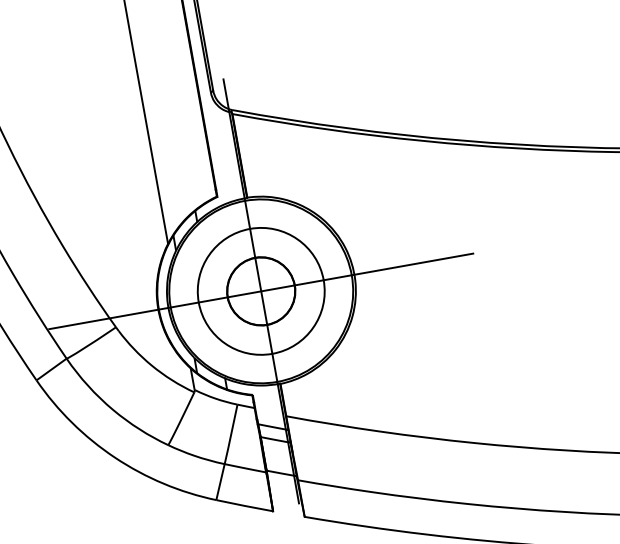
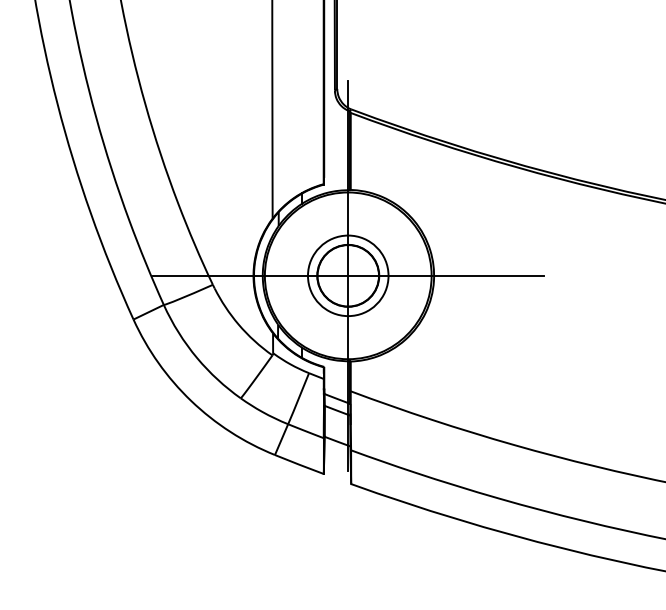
circle: (260, 291) -> (347, 275), size x0.7

